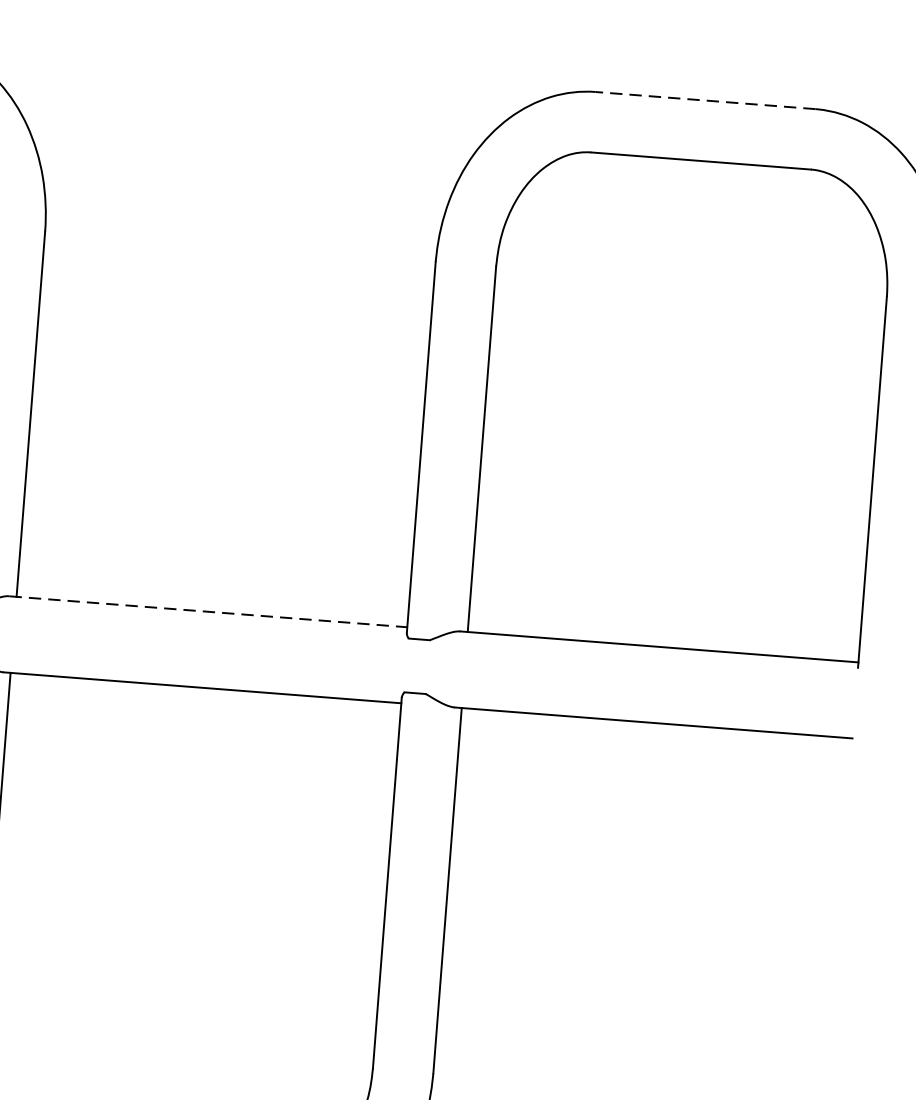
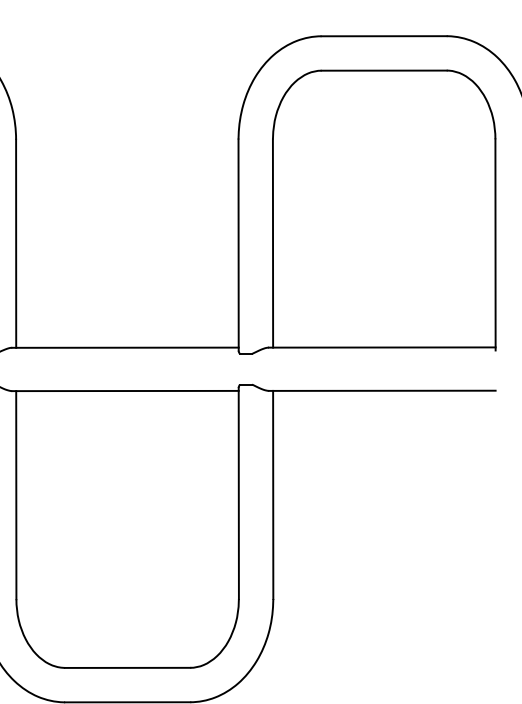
line: (706, 101) -> (384, 36), dashed -> solid
line: (208, 611) -> (125, 347), dashed -> solid

